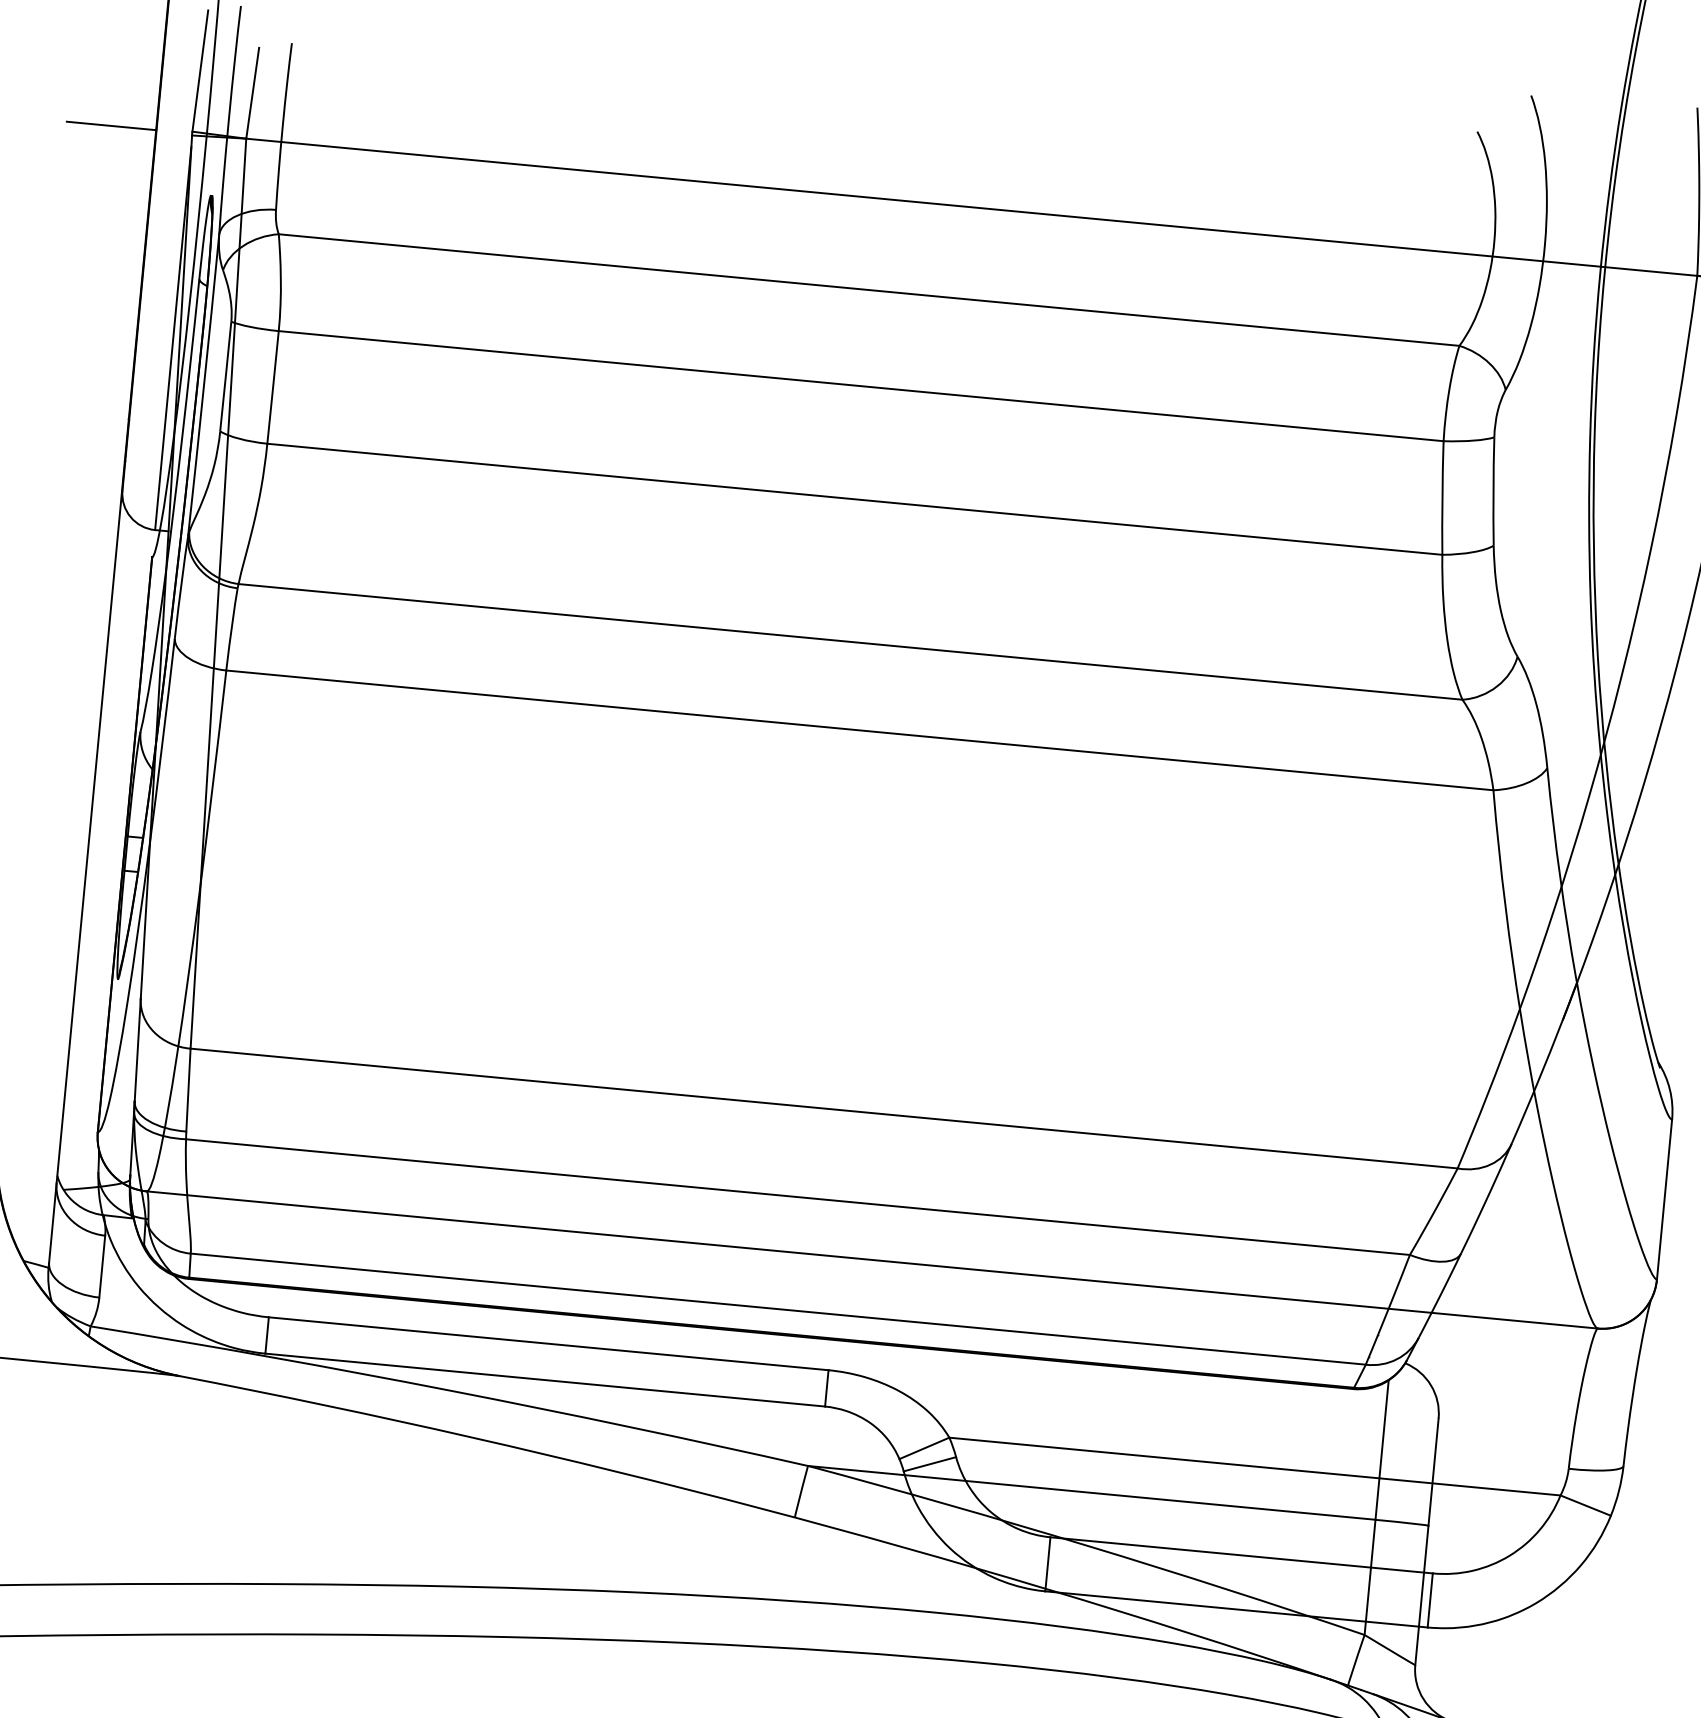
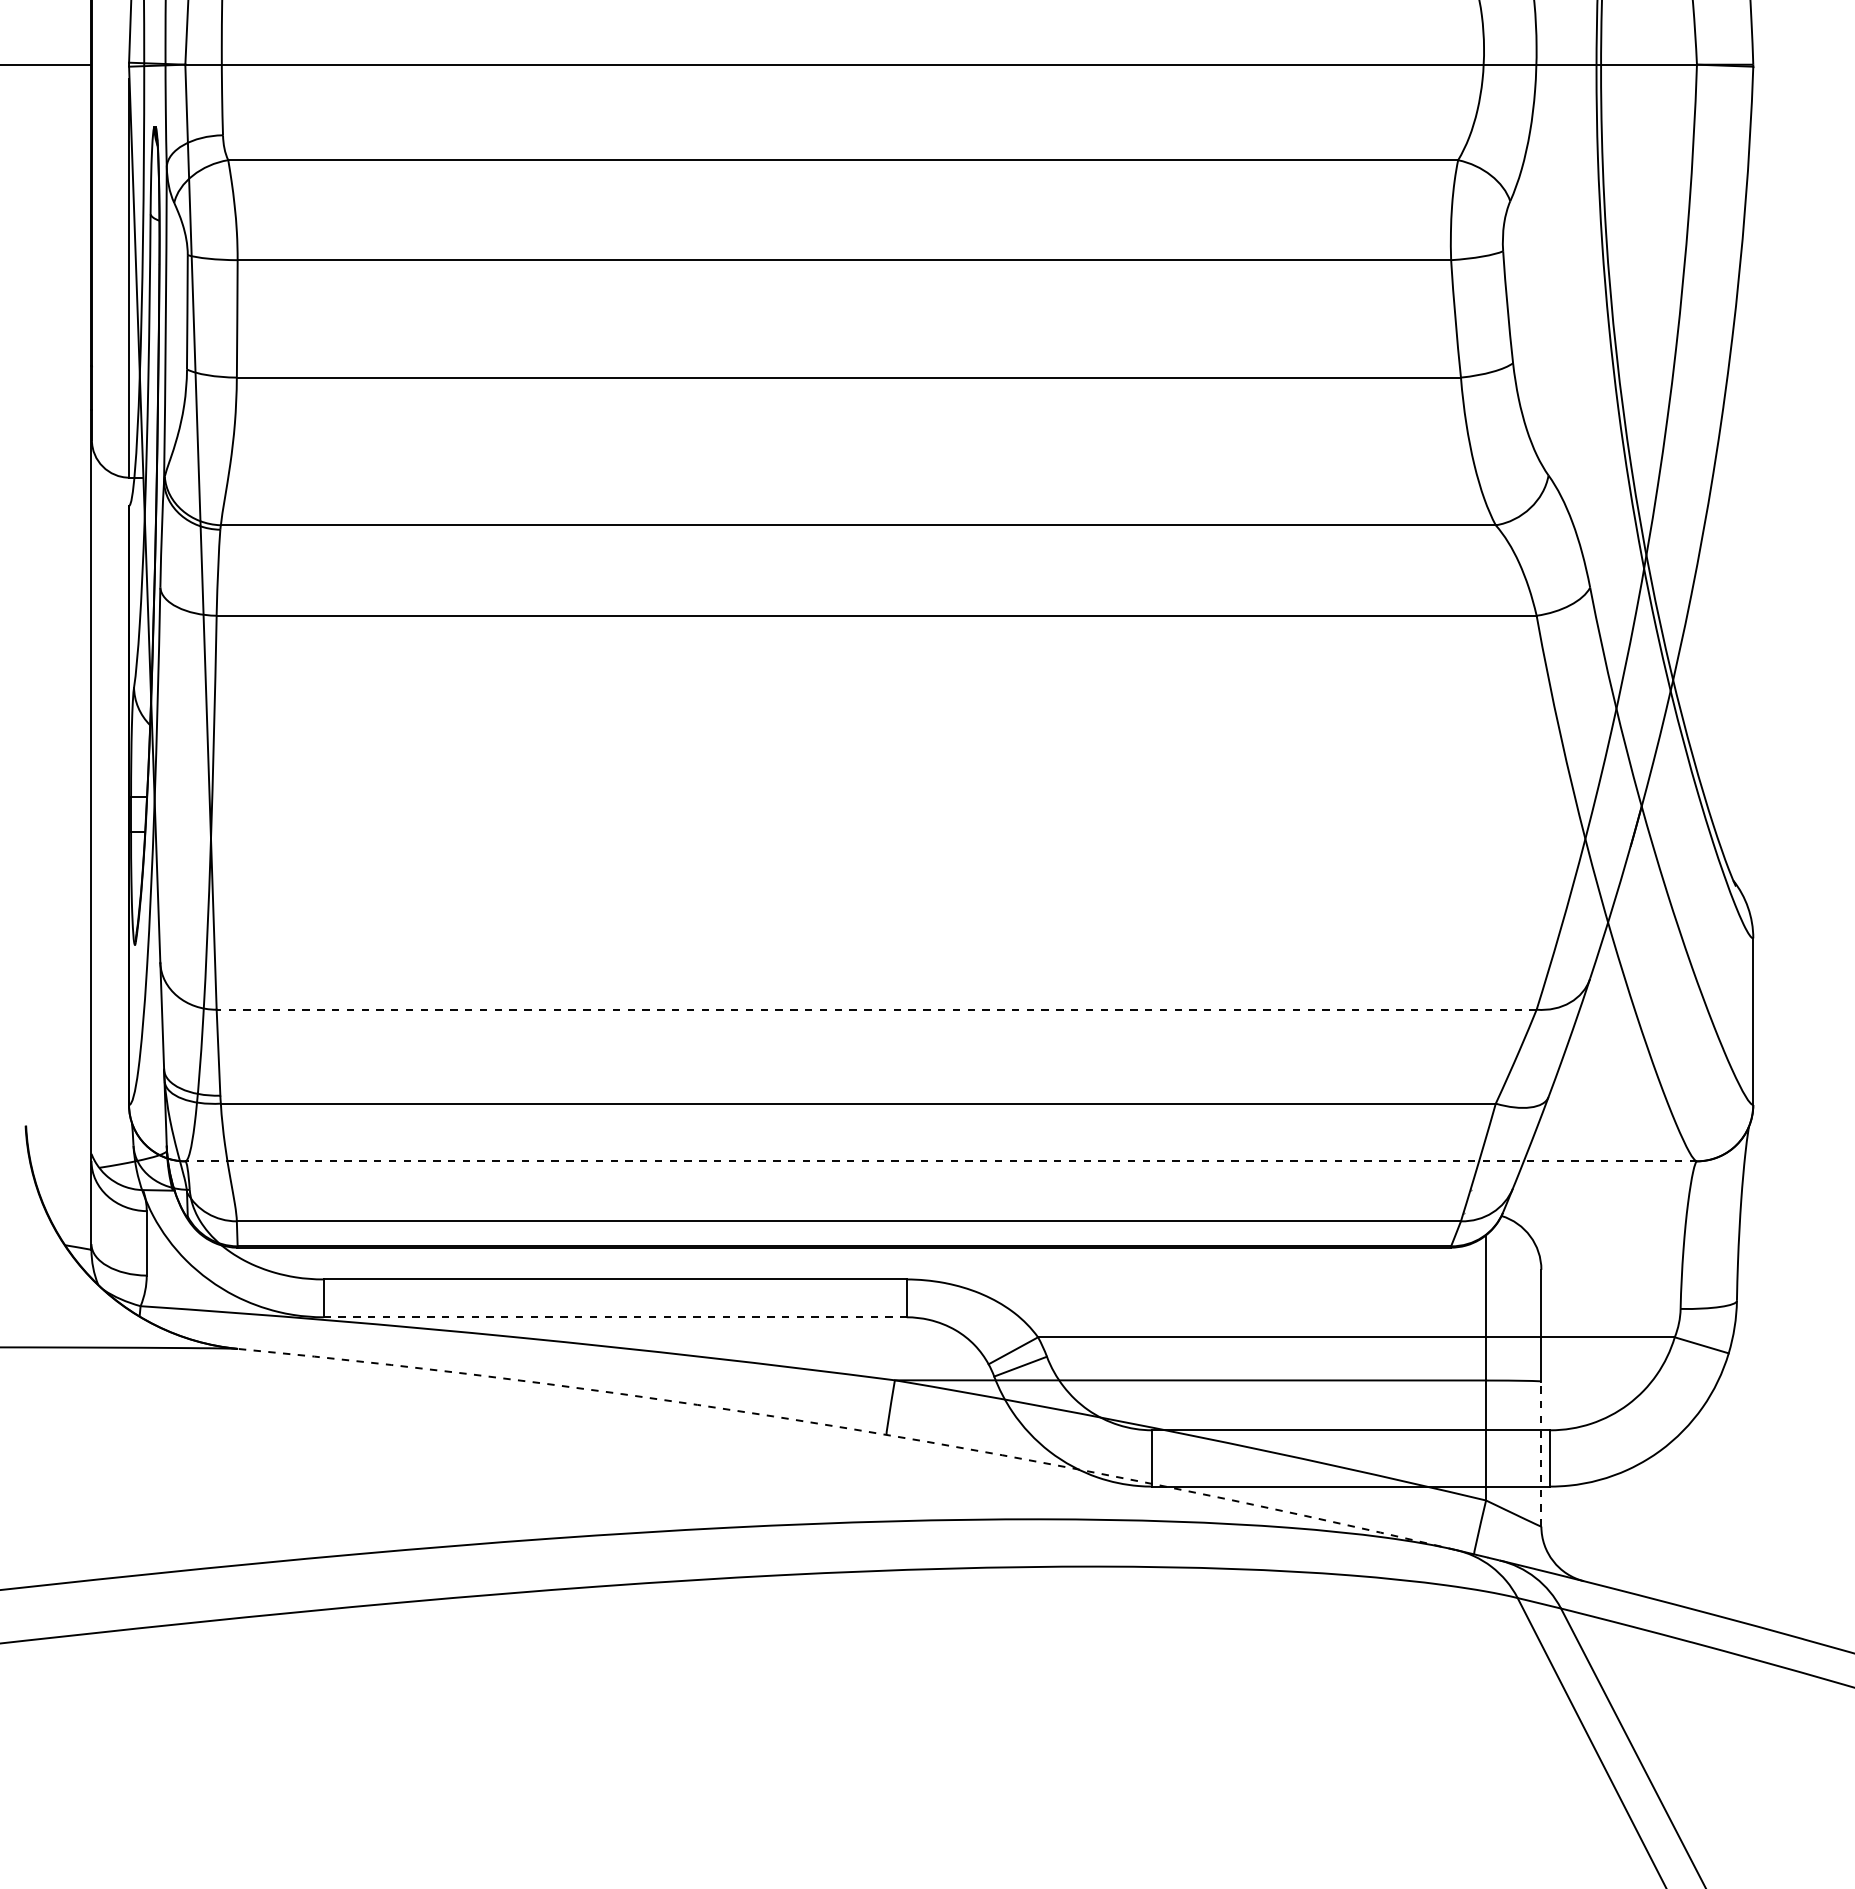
line: (823, 1108) -> (876, 1009), solid -> dashed
line: (872, 1260) -> (941, 1161), solid -> dashed
line: (545, 1380) -> (615, 1317), solid -> dashed
arc: (761, 1508) -> (850, 1428), solid -> dashed
line: (1421, 1595) -> (1541, 1454), solid -> dashed

